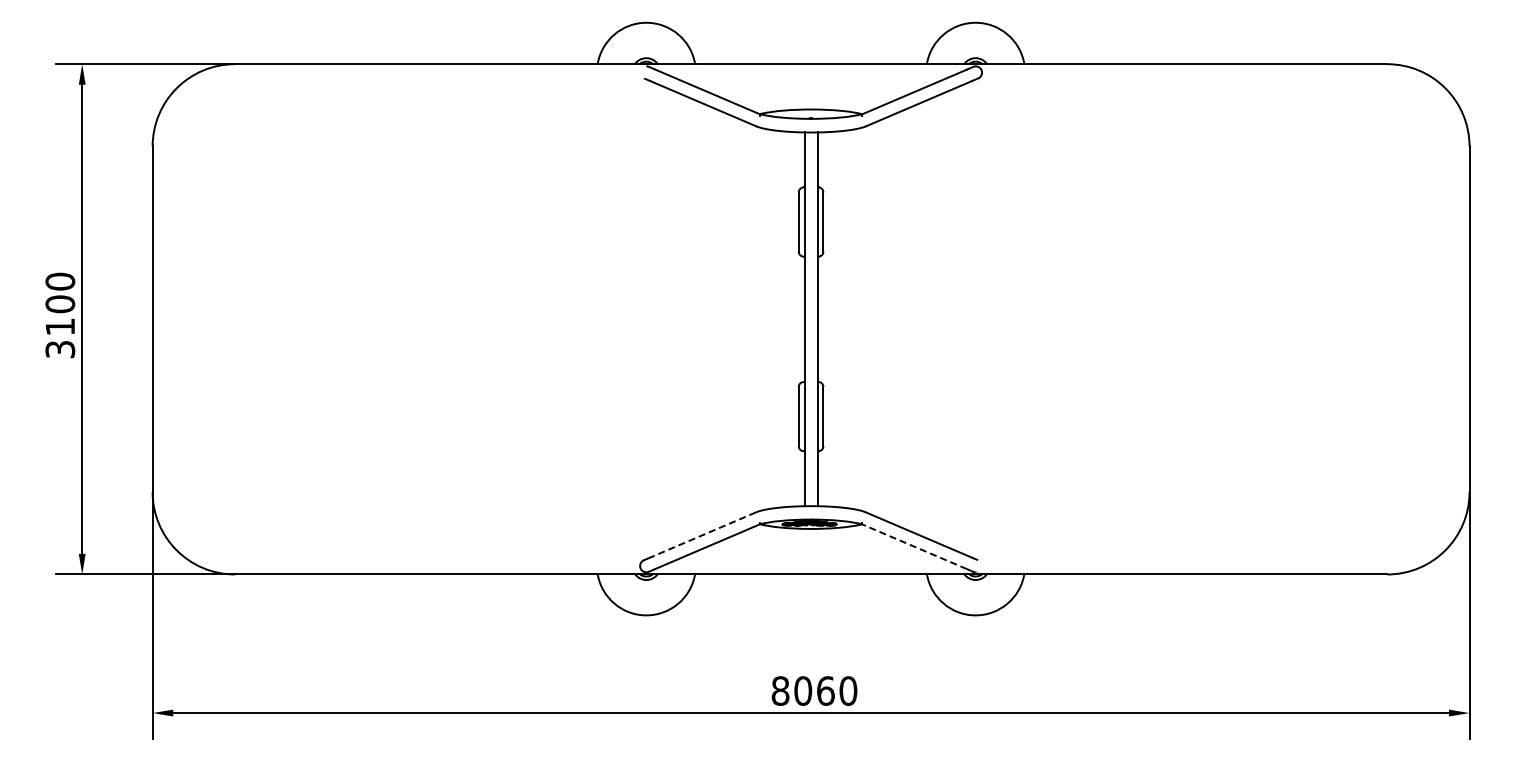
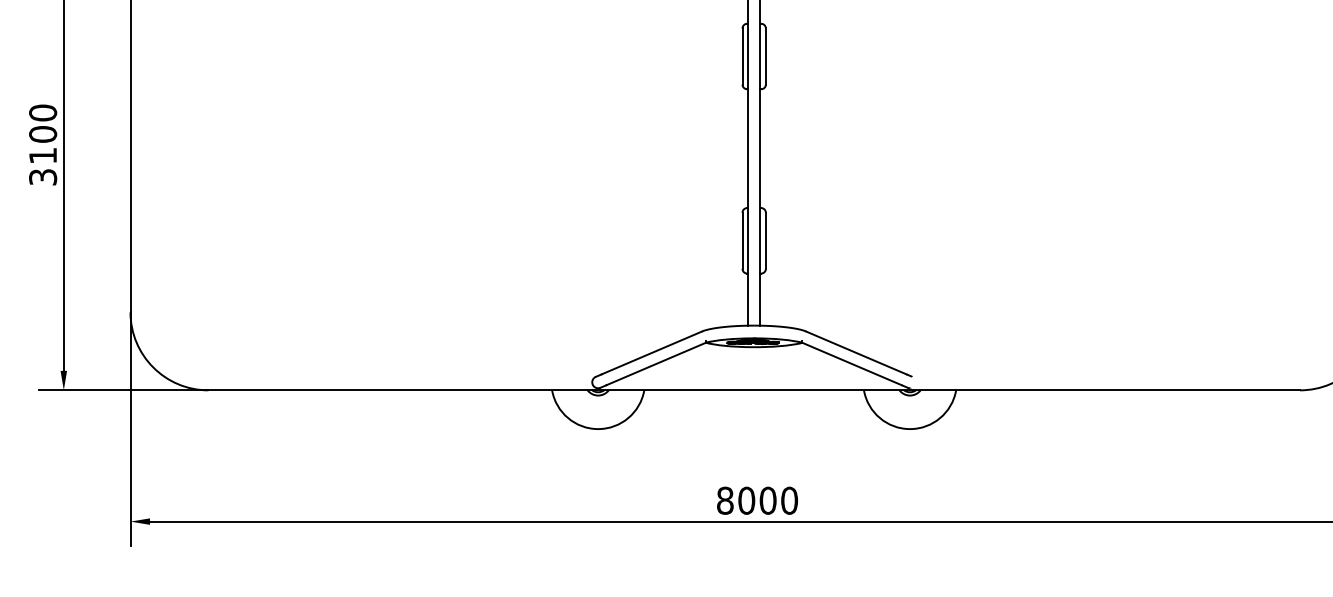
line: (702, 535) -> (651, 353), dashed -> solid
line: (913, 546) -> (851, 363), dashed -> solid
text: (825, 690) -> (767, 500), 8060 -> 8000

